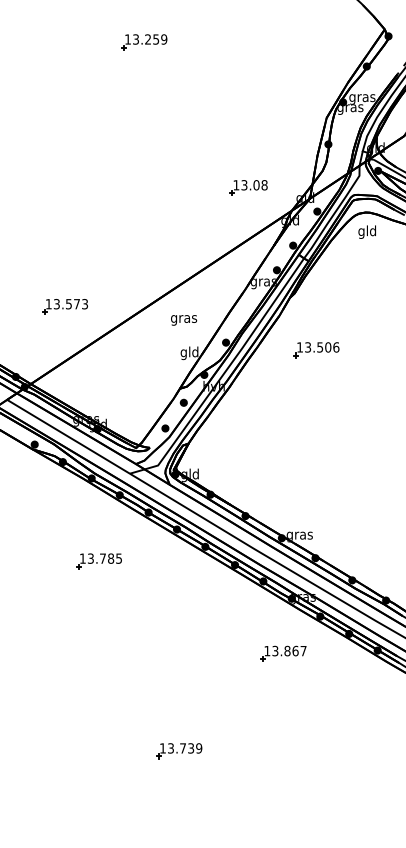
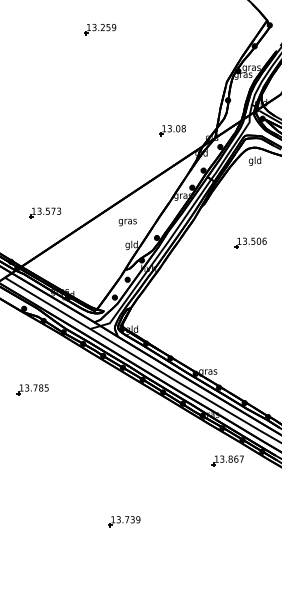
part: (316, 349) -> (250, 242), moved
part: (98, 560) -> (32, 389), moved
part: (282, 652) -> (227, 460), moved

